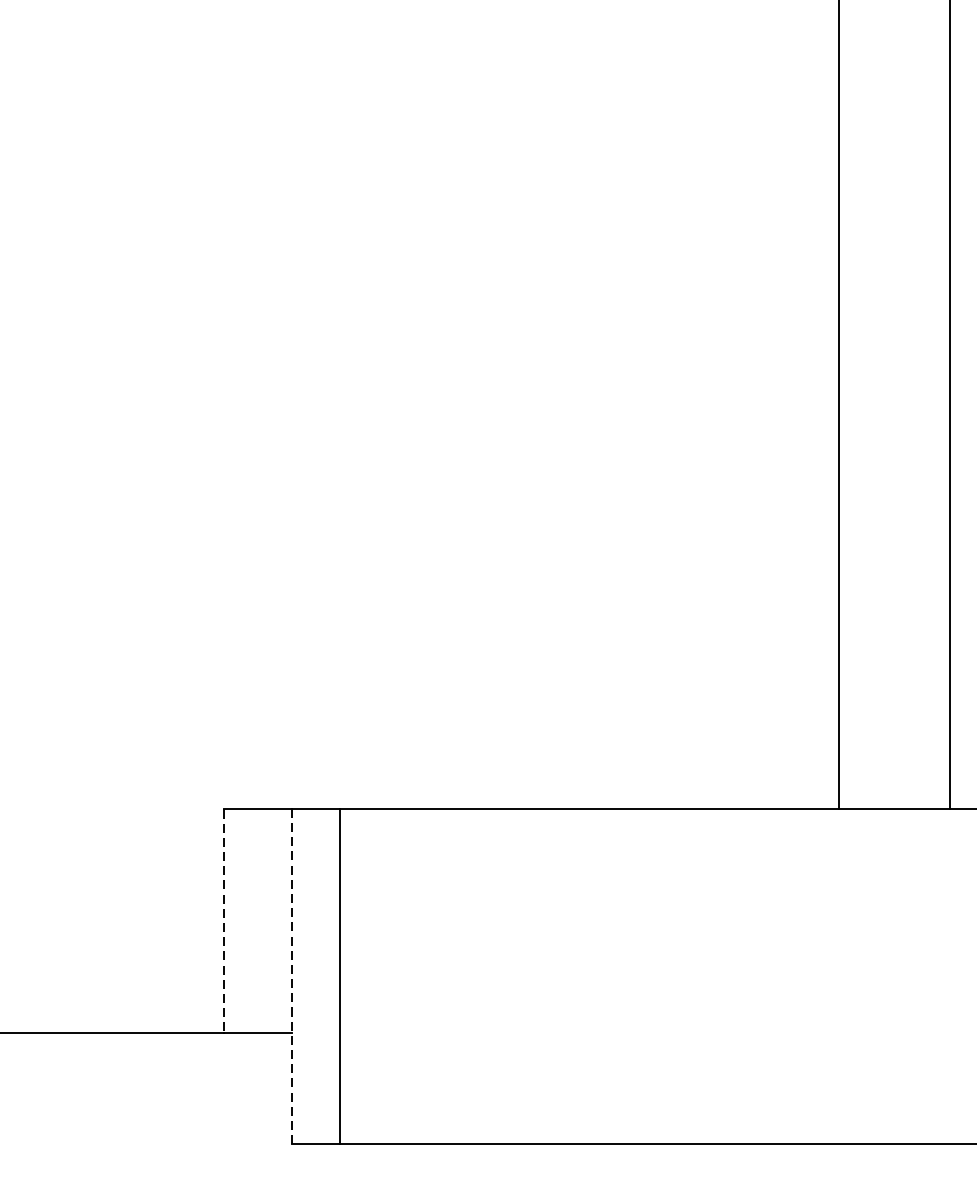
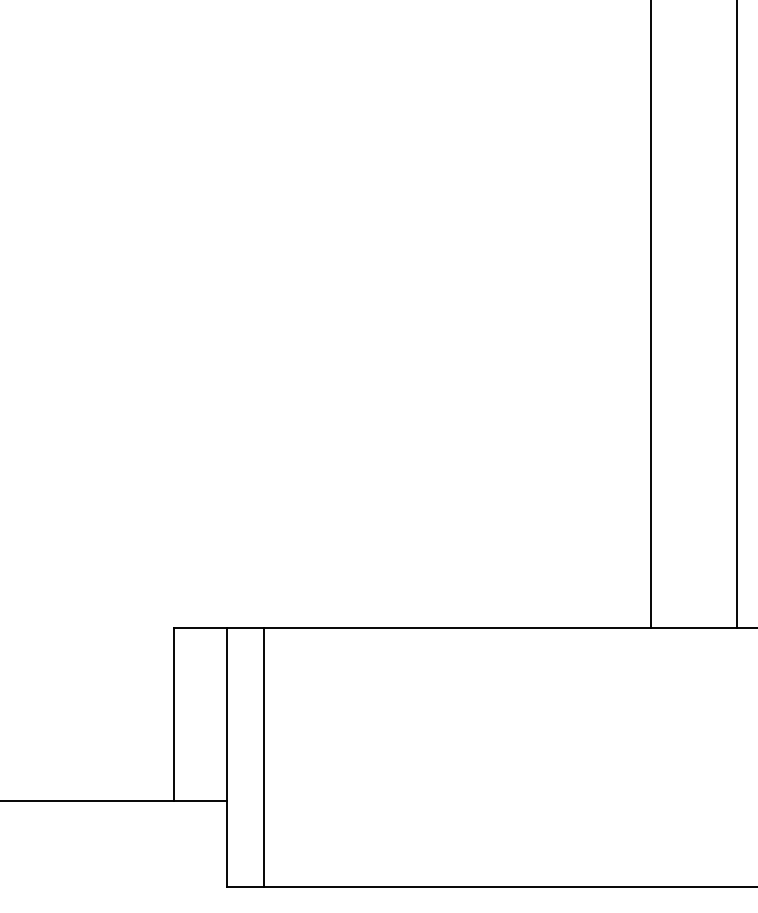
line: (224, 921) -> (174, 714), dashed -> solid
line: (291, 976) -> (226, 757), dashed -> solid

